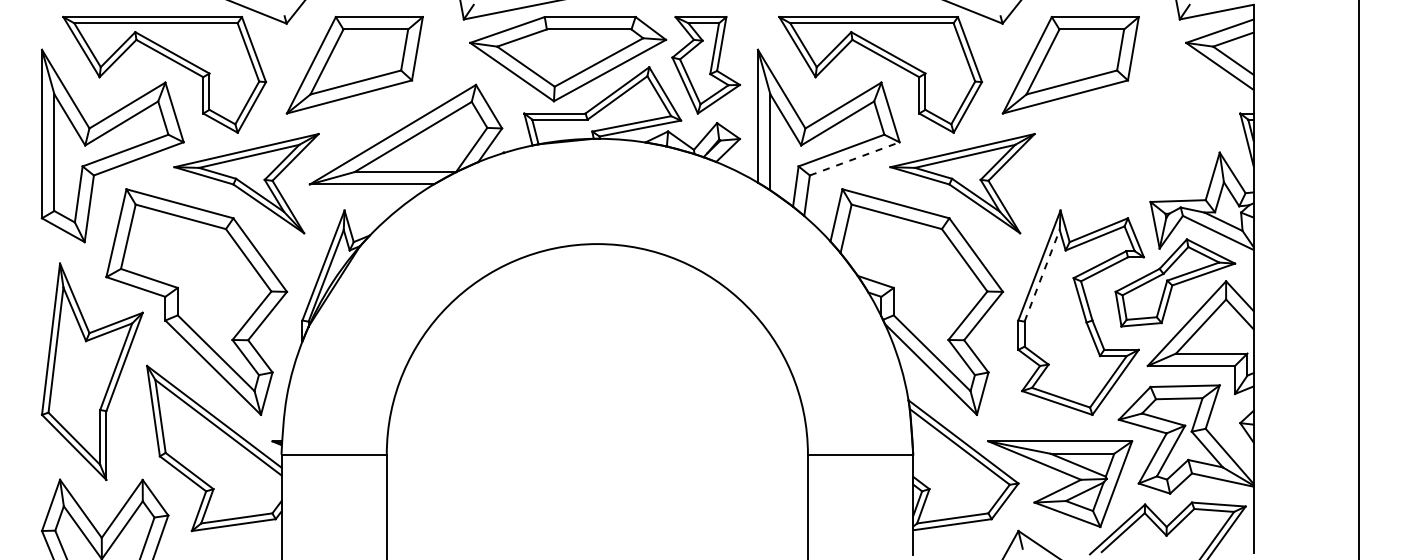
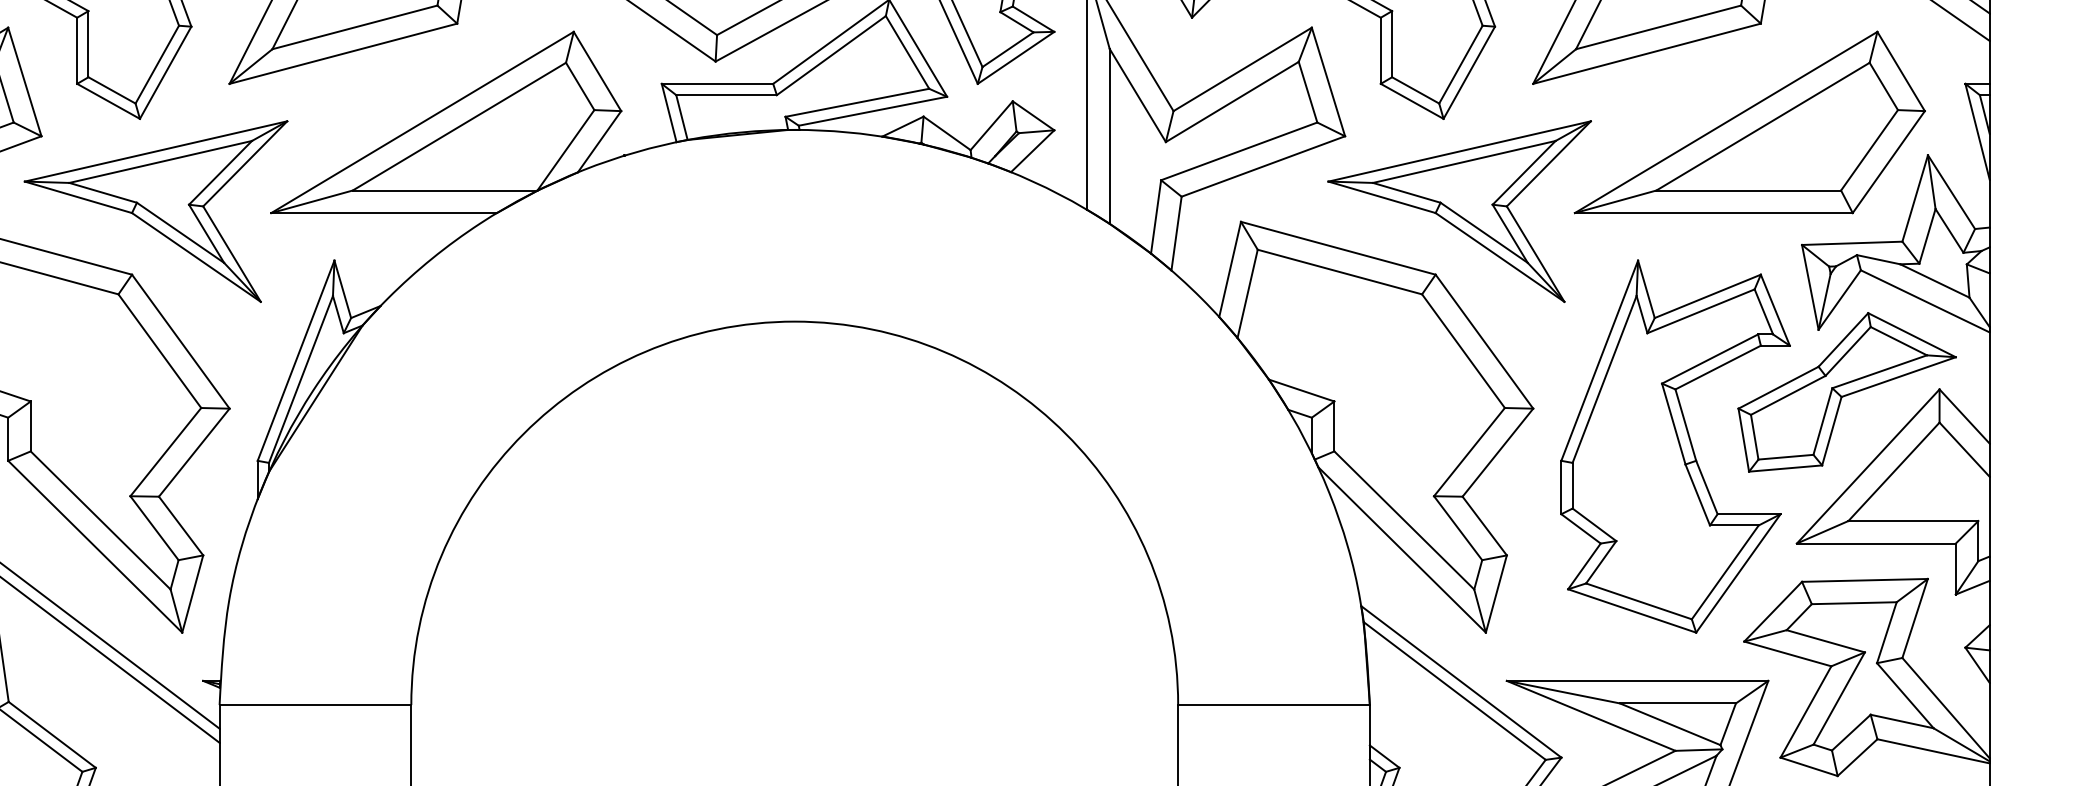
part: (1121, 134) -> (1749, 122), added
line: (854, 158) -> (1262, 165), dashed -> solid
line: (1042, 275) -> (1605, 378), dashed -> solid

